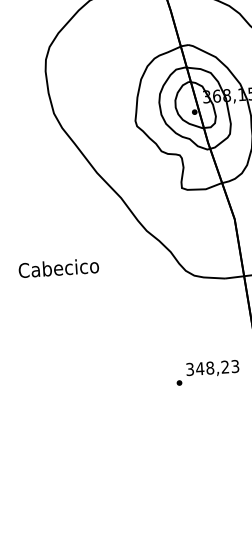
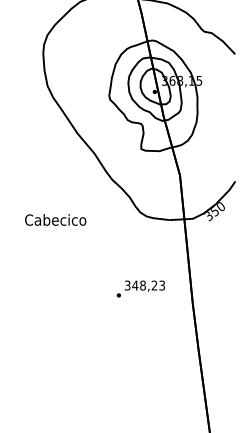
text: (58, 267) -> (55, 219), moved
text: (207, 372) -> (140, 288), moved

